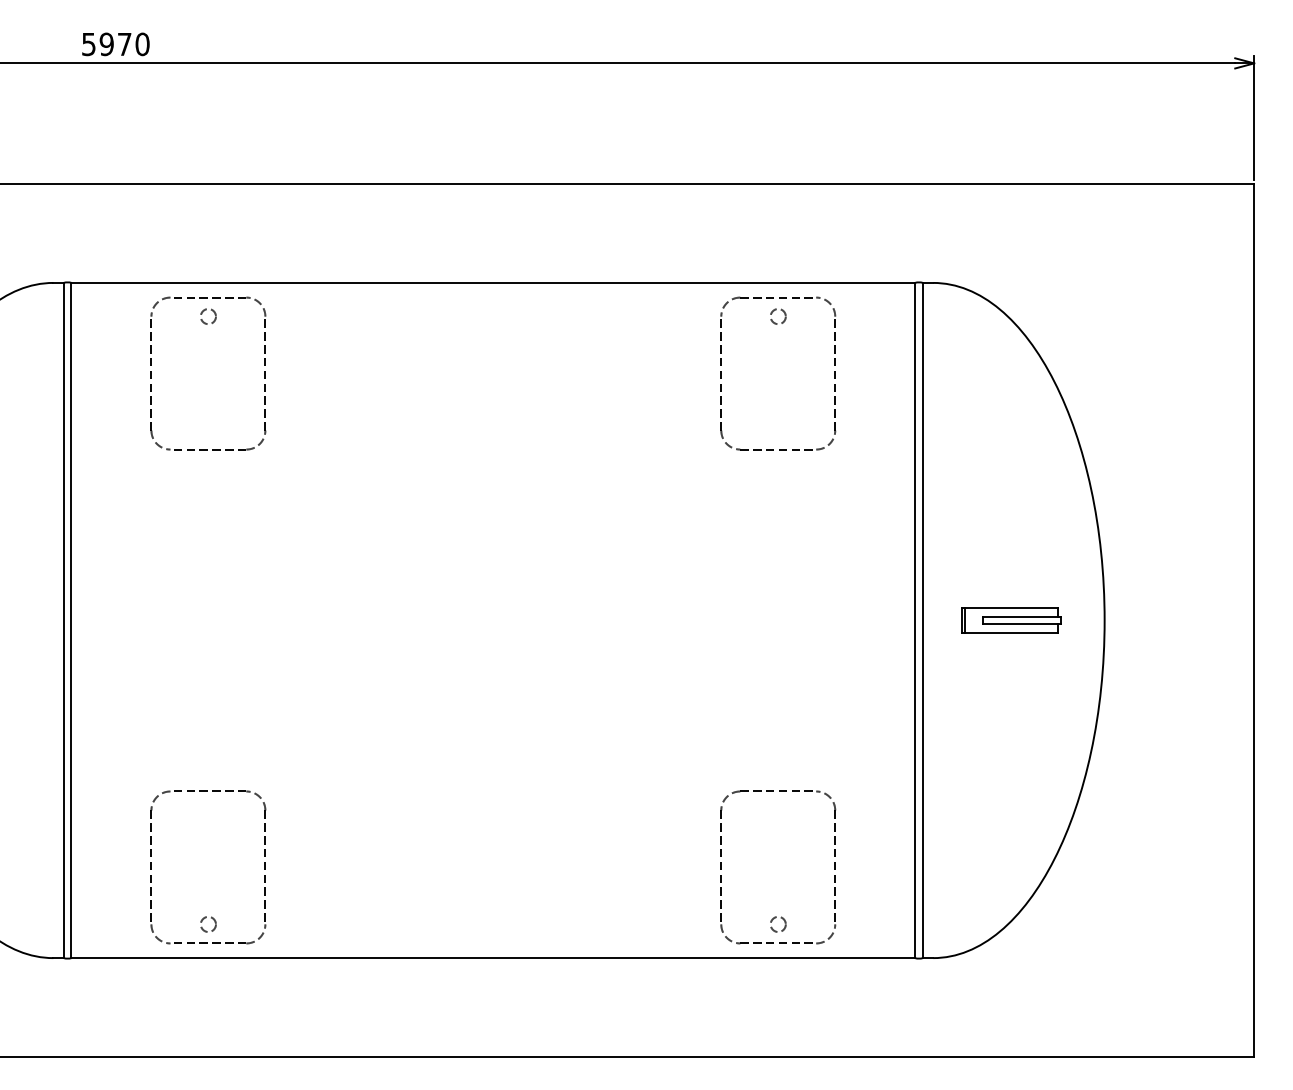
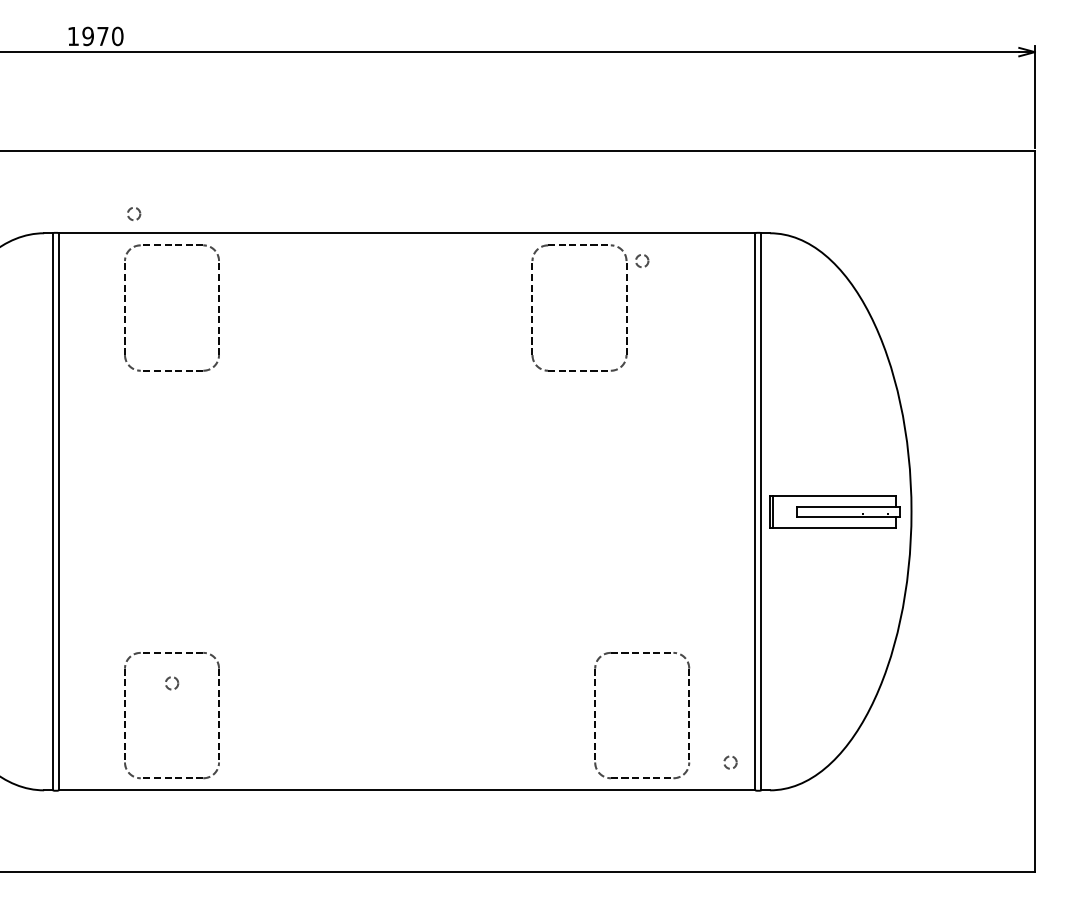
text: (88, 44) -> (73, 36), 5970 -> 1970
circle: (208, 316) -> (134, 213), moved
part: (834, 373) -> (625, 307), moved
part: (1011, 620) -> (834, 511), size x1.6
circle: (208, 924) -> (172, 683), moved
circle: (778, 924) -> (730, 762), moved

